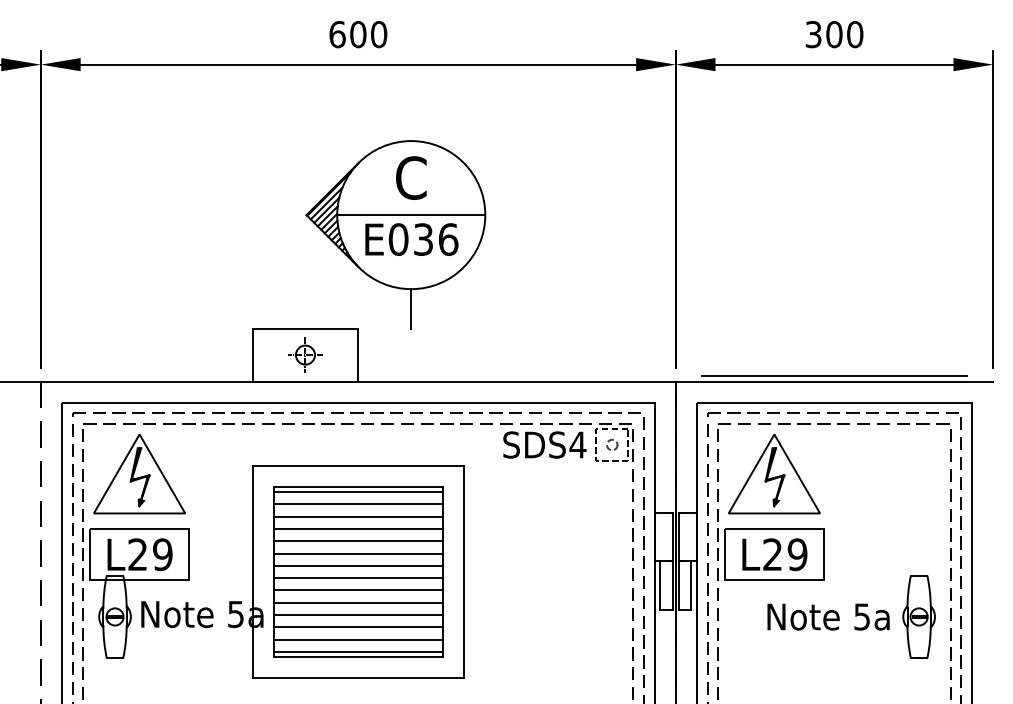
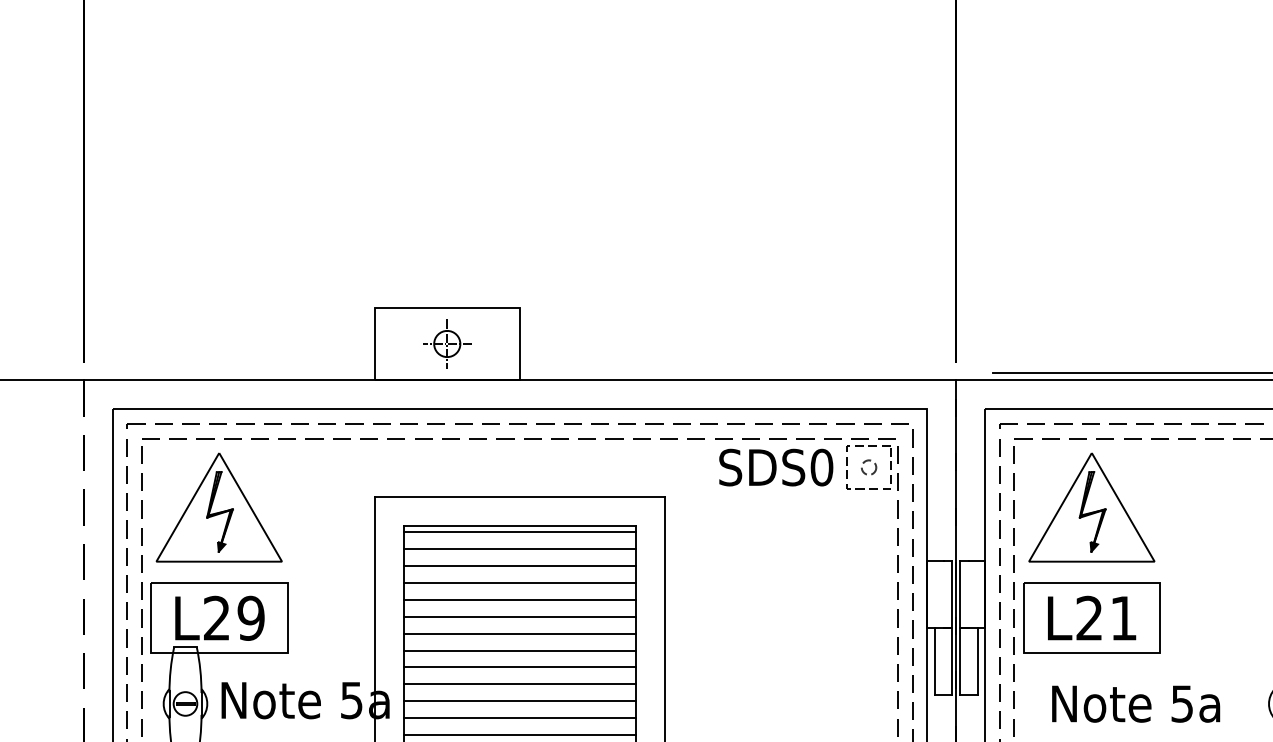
part: (395, 234) -> (571, 178), removed
text: (577, 444) -> (821, 466), SDS4 -> SDS0
text: (797, 554) -> (1123, 618), L29 -> L21
text: (828, 616) -> (1135, 703), moved

